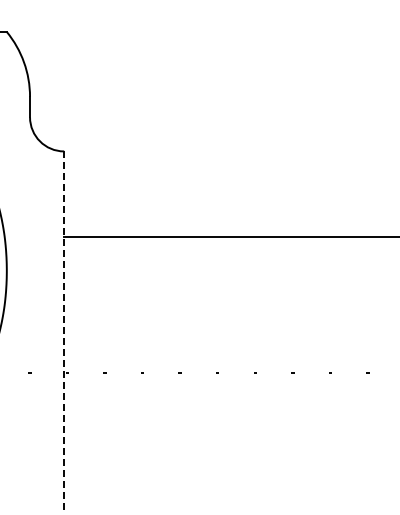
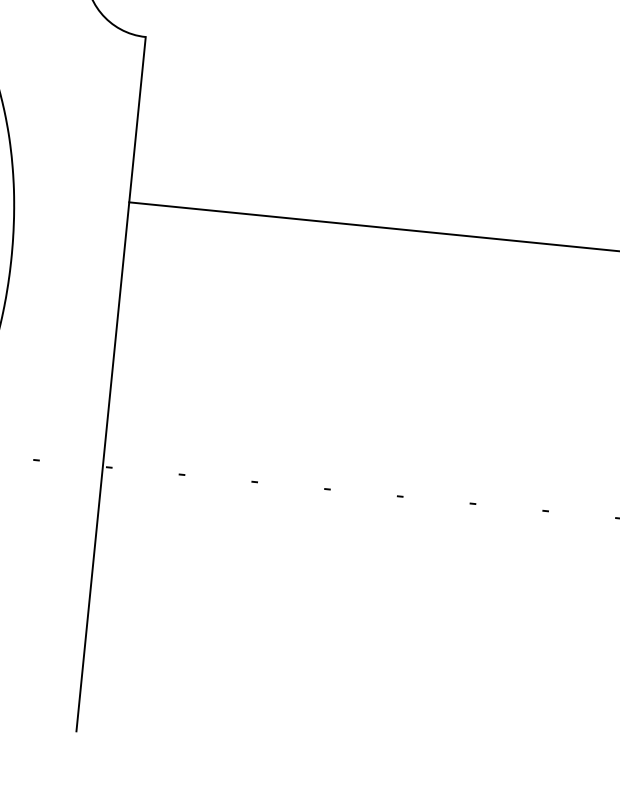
line: (64, 331) -> (111, 385), dashed -> solid

